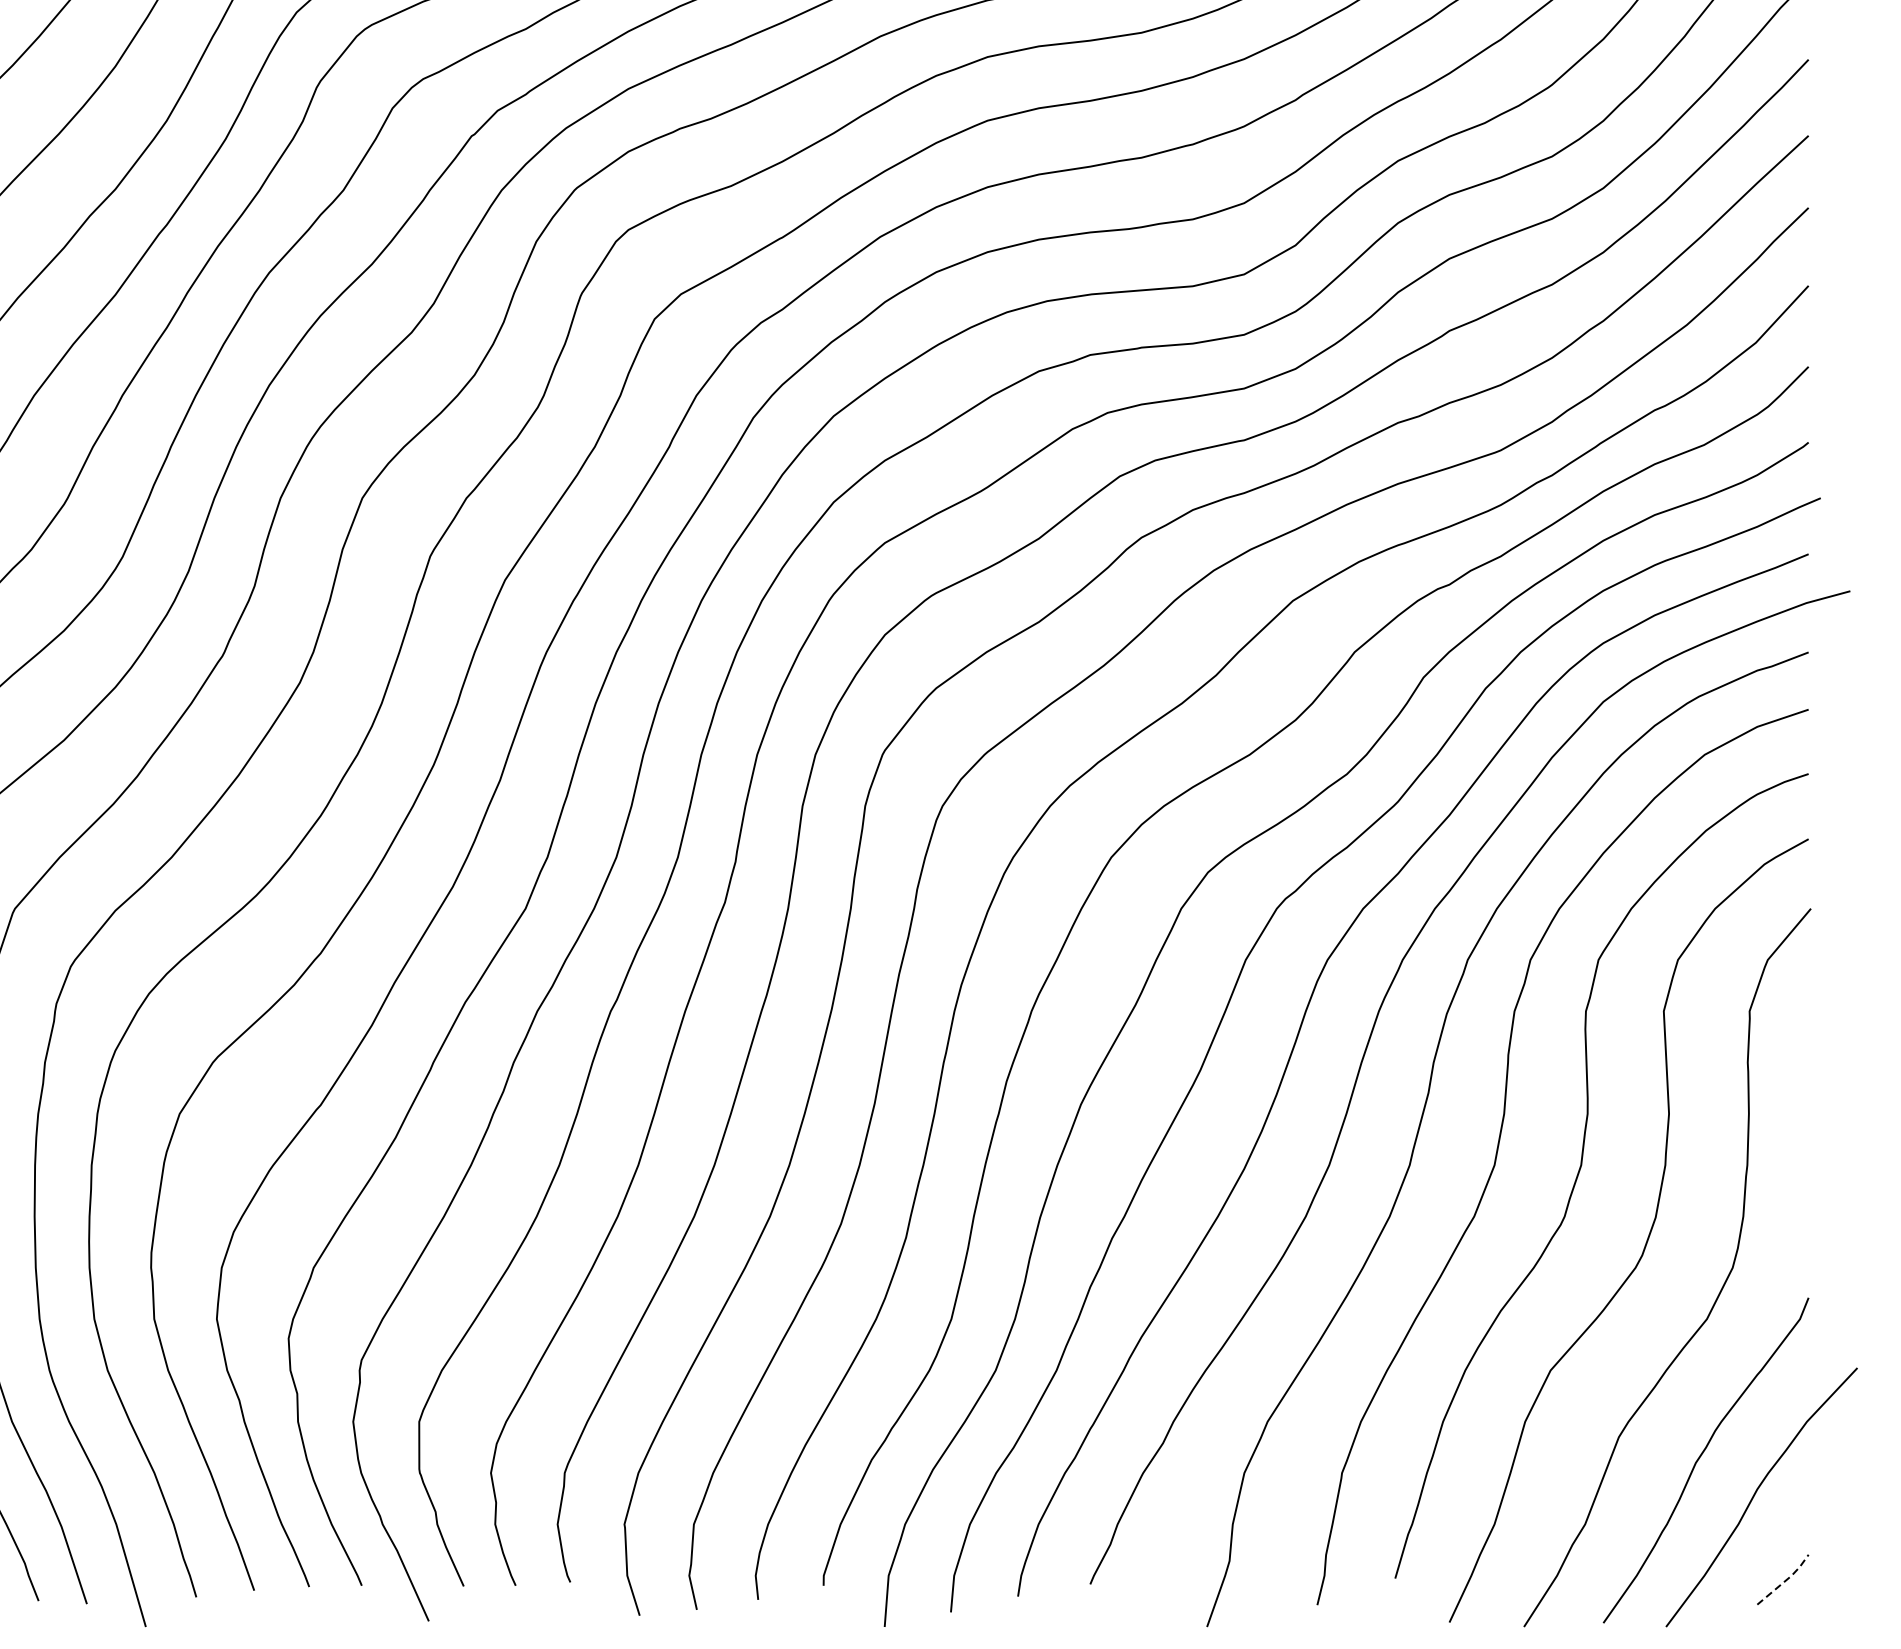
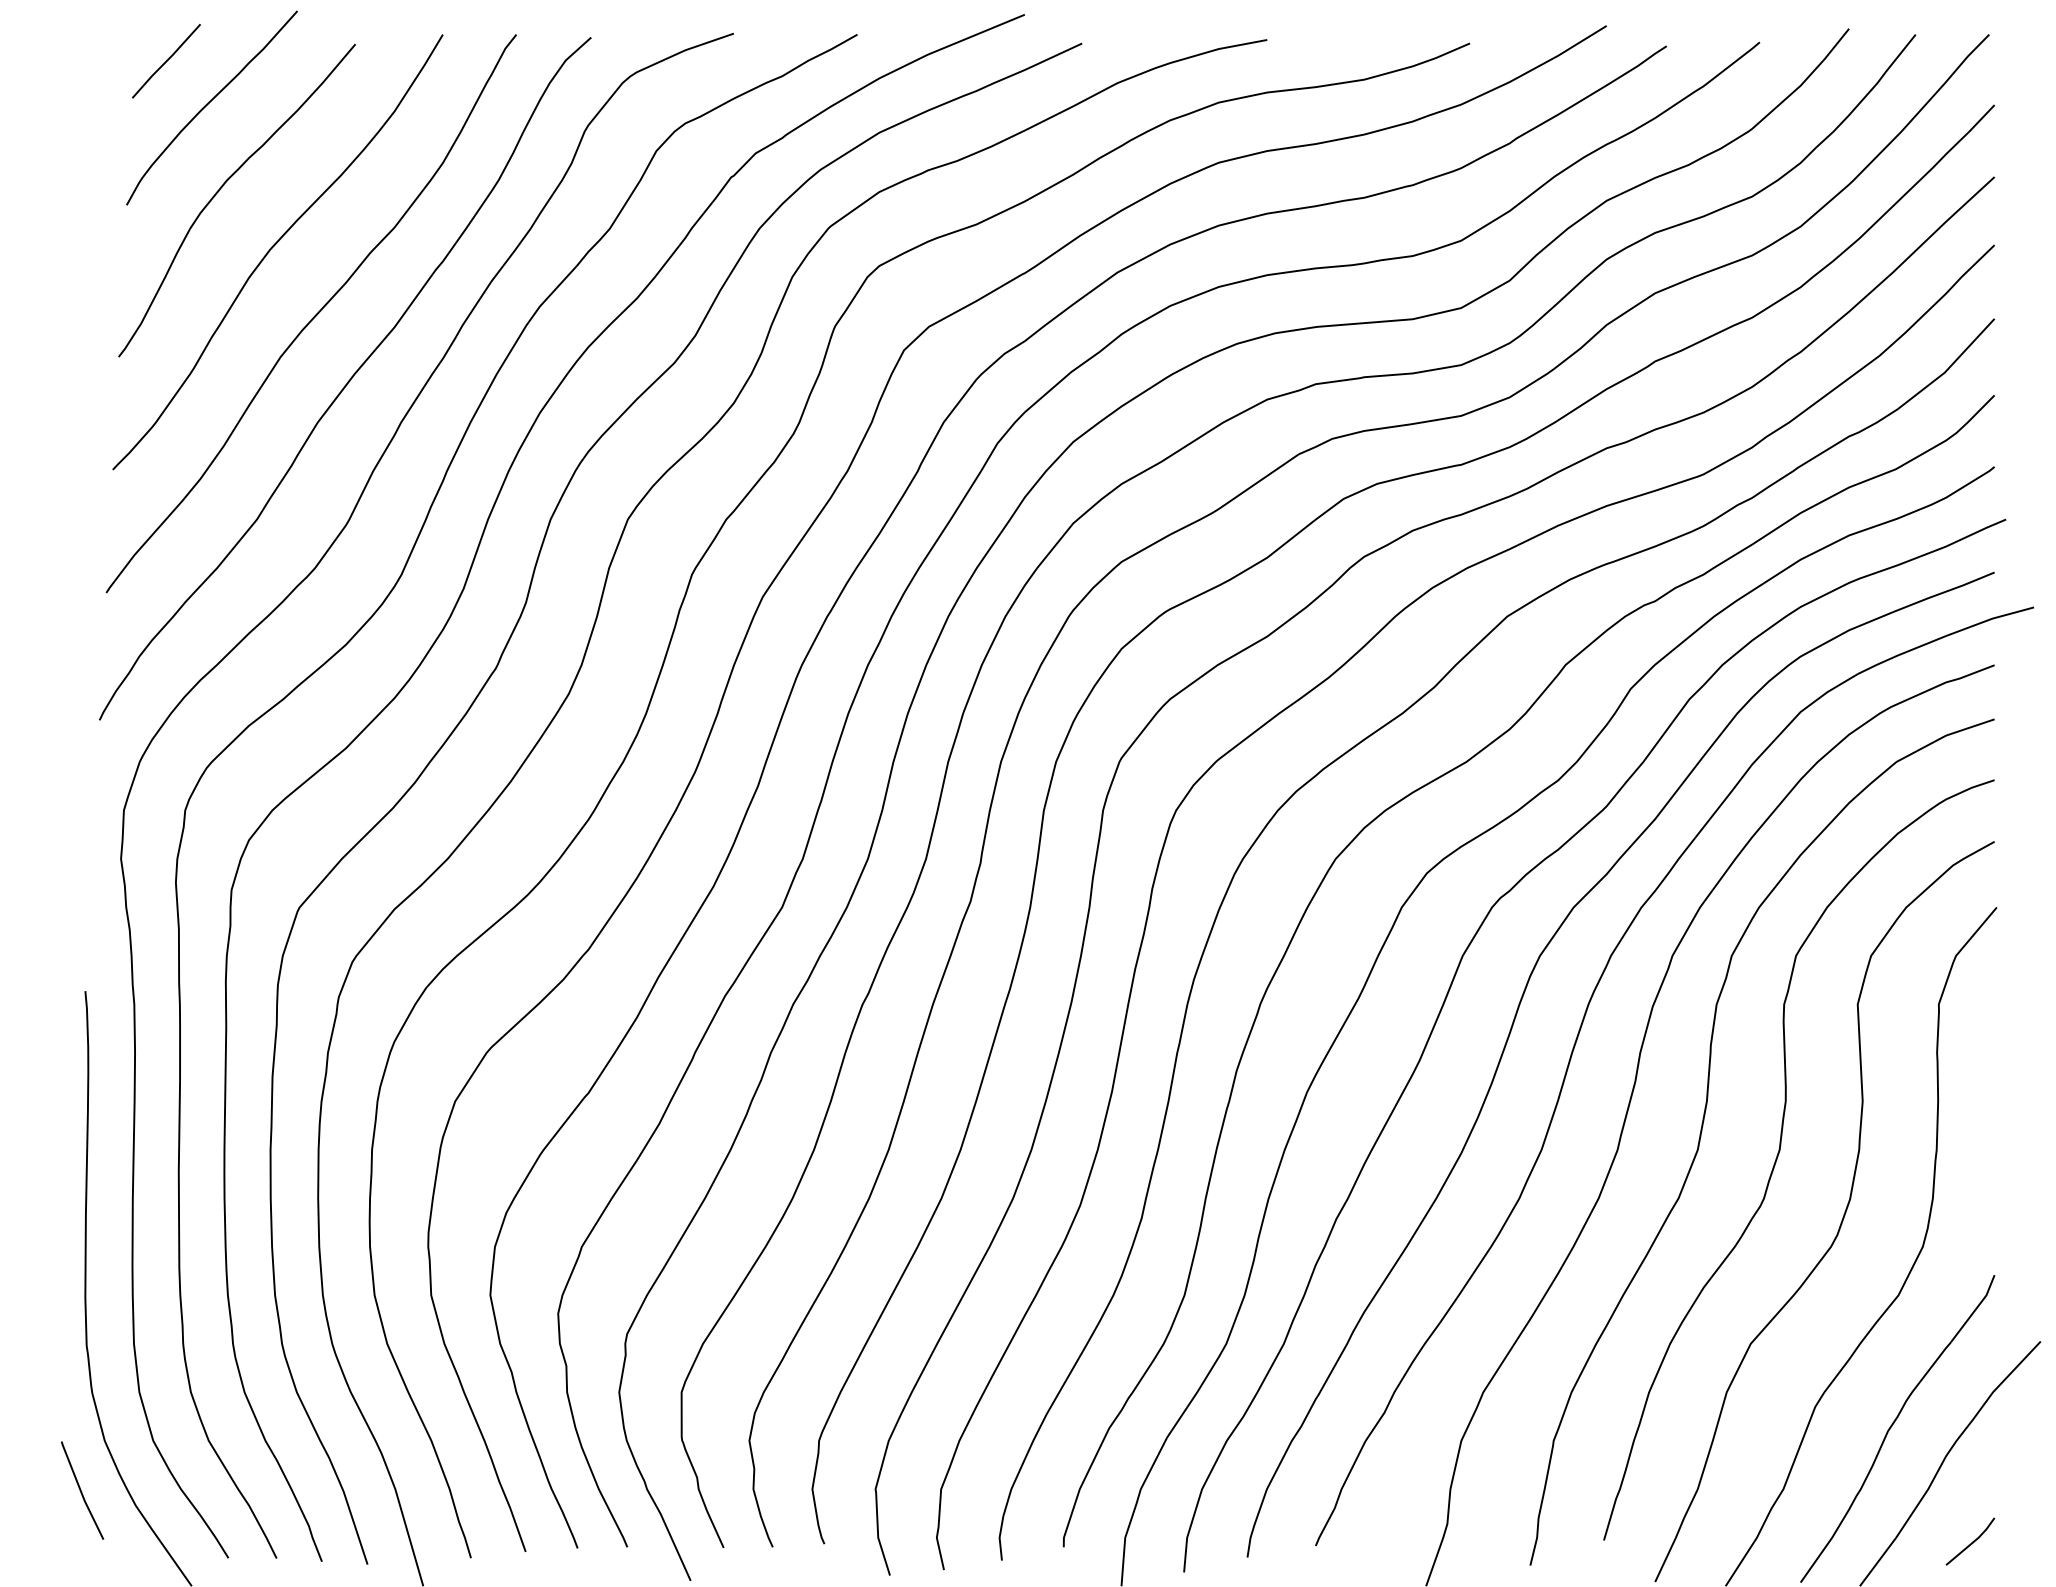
line: (1786, 1580) -> (1973, 1542), dashed -> solid

